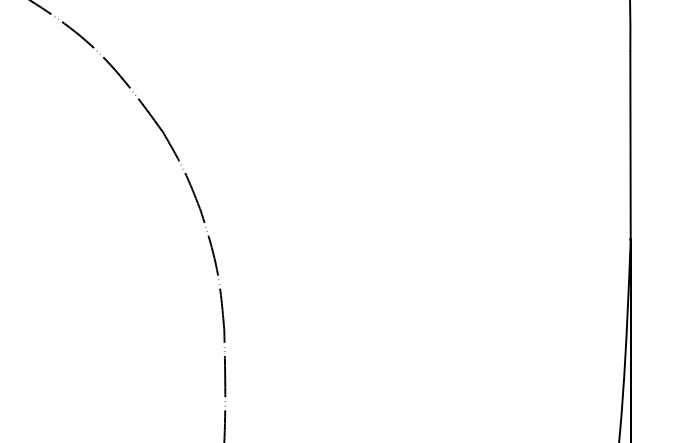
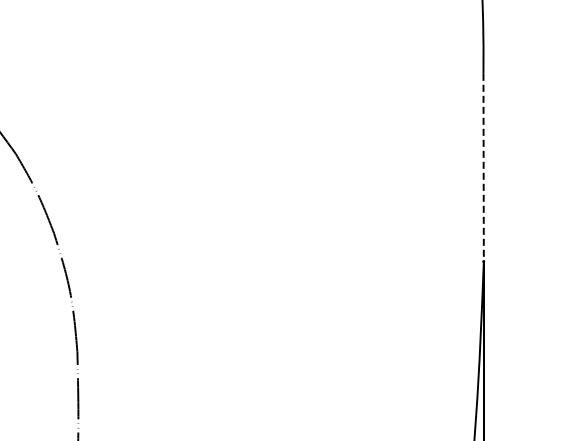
line: (630, 145) -> (483, 167), solid -> dashed

